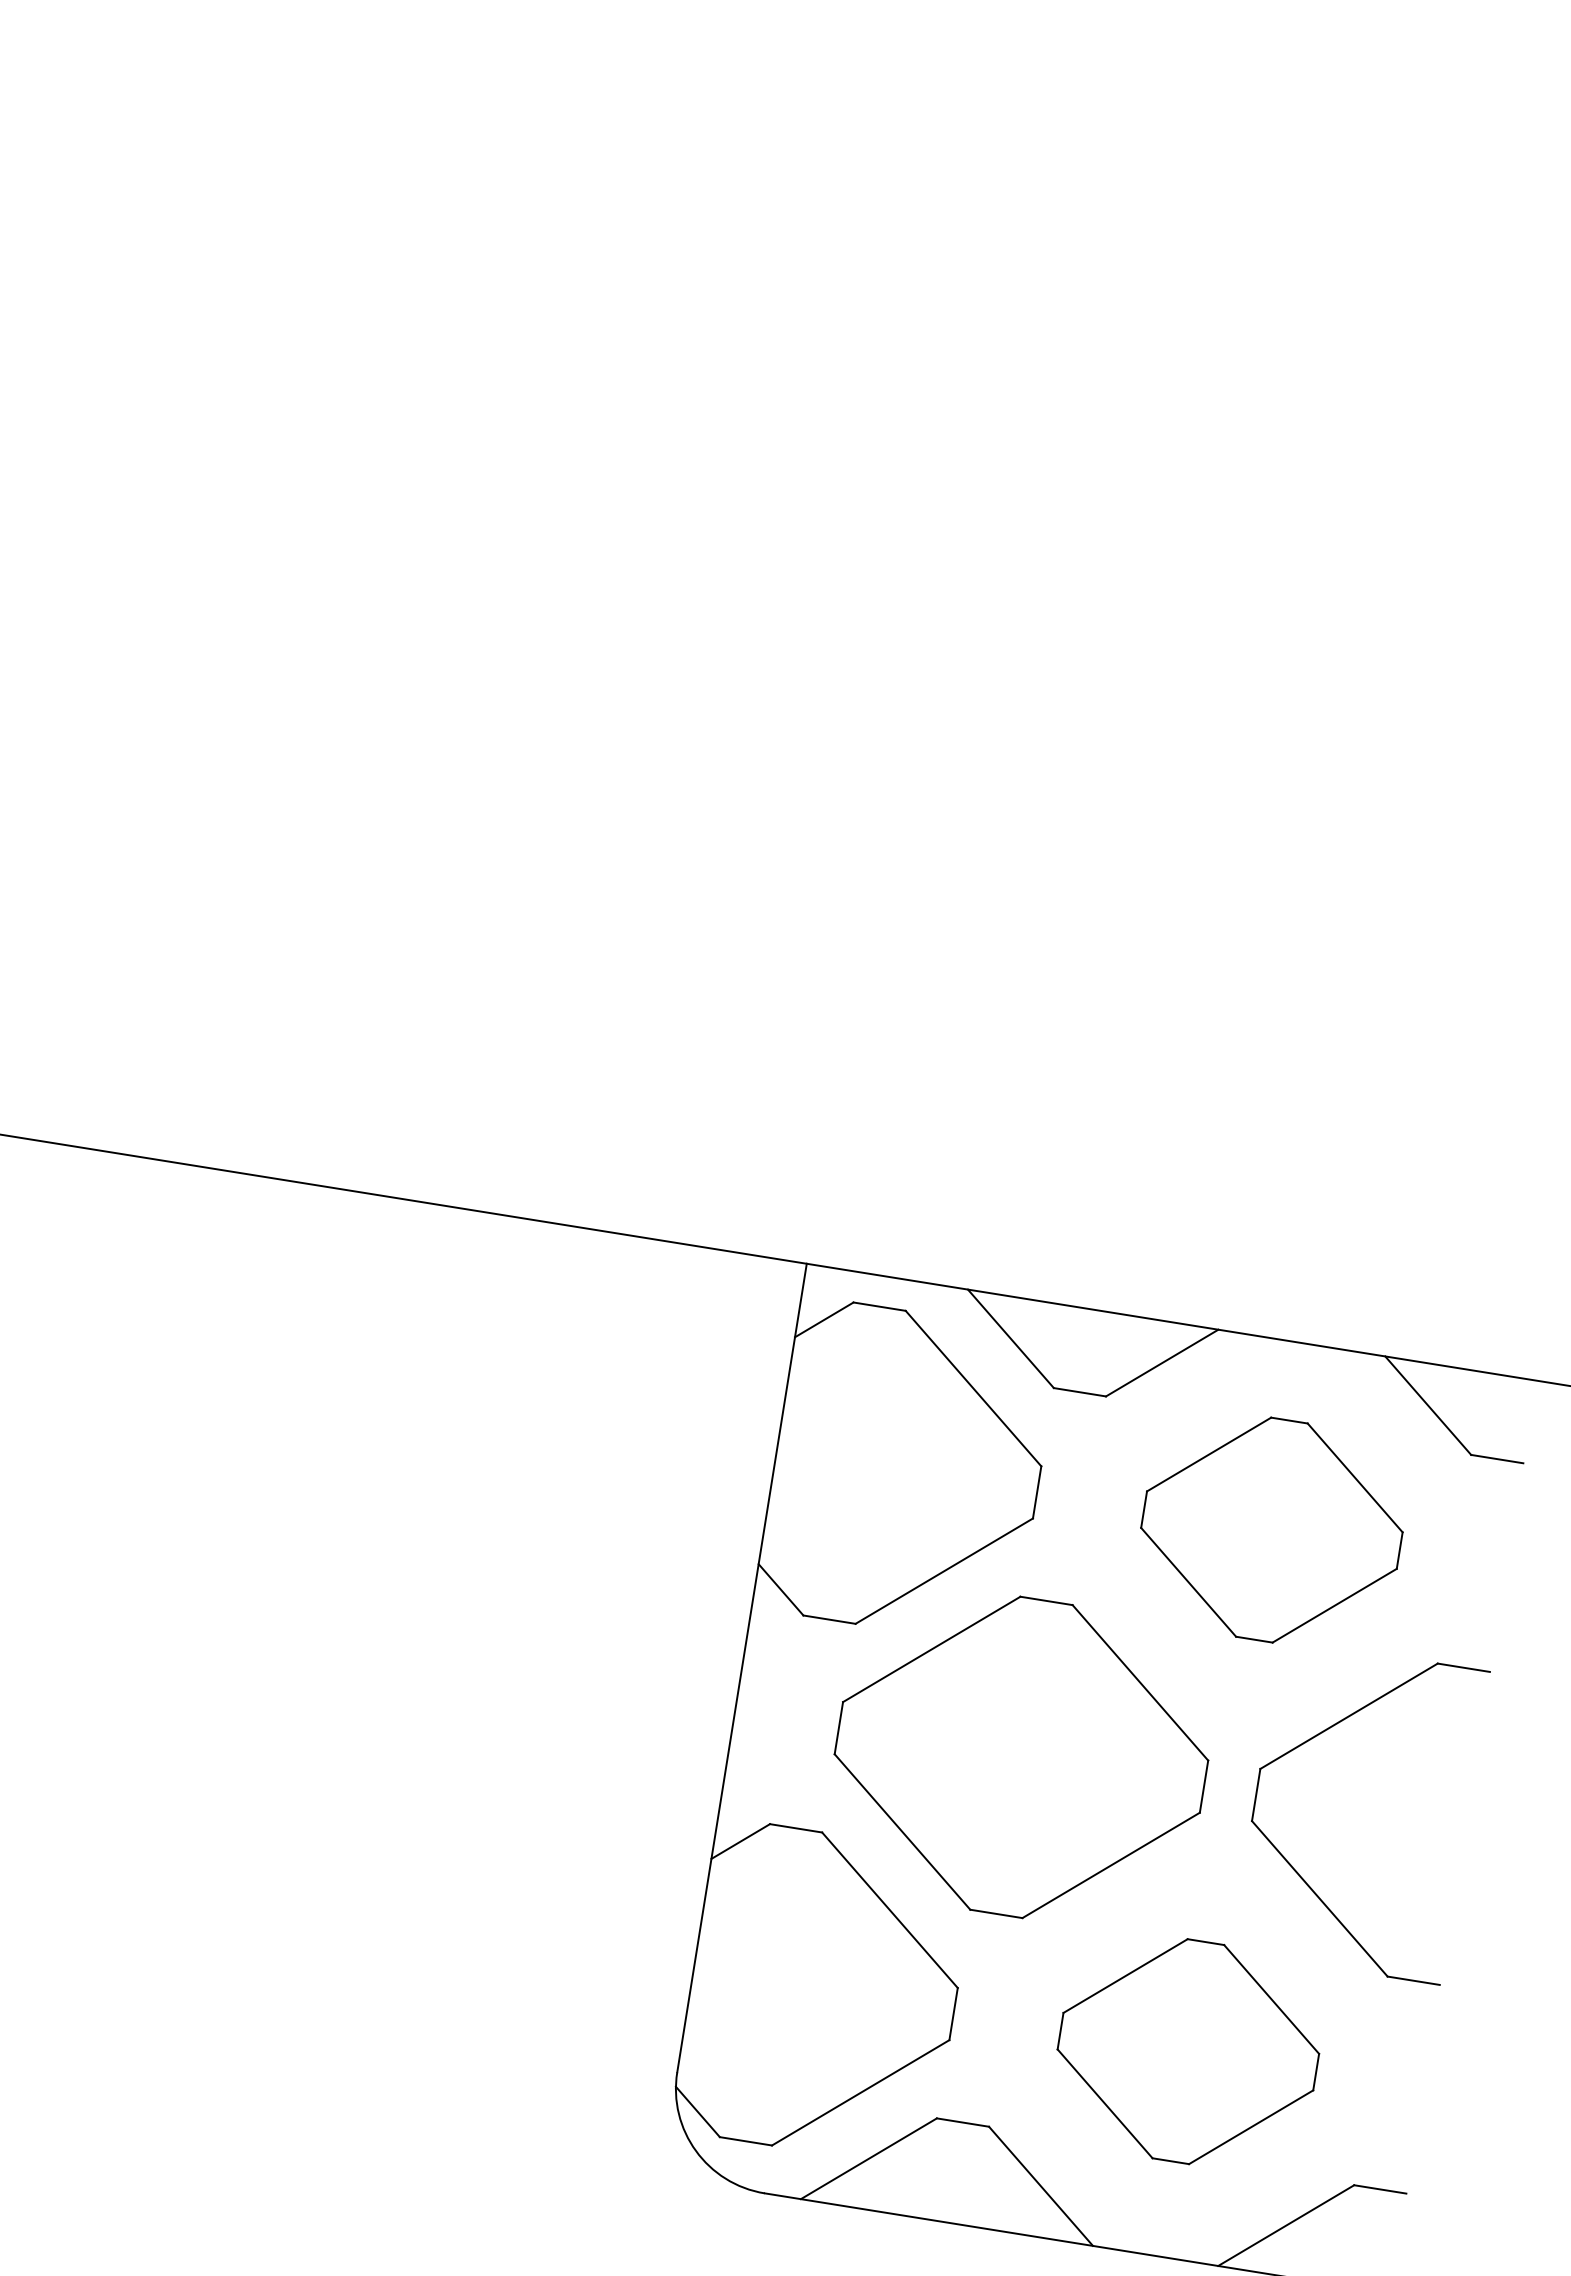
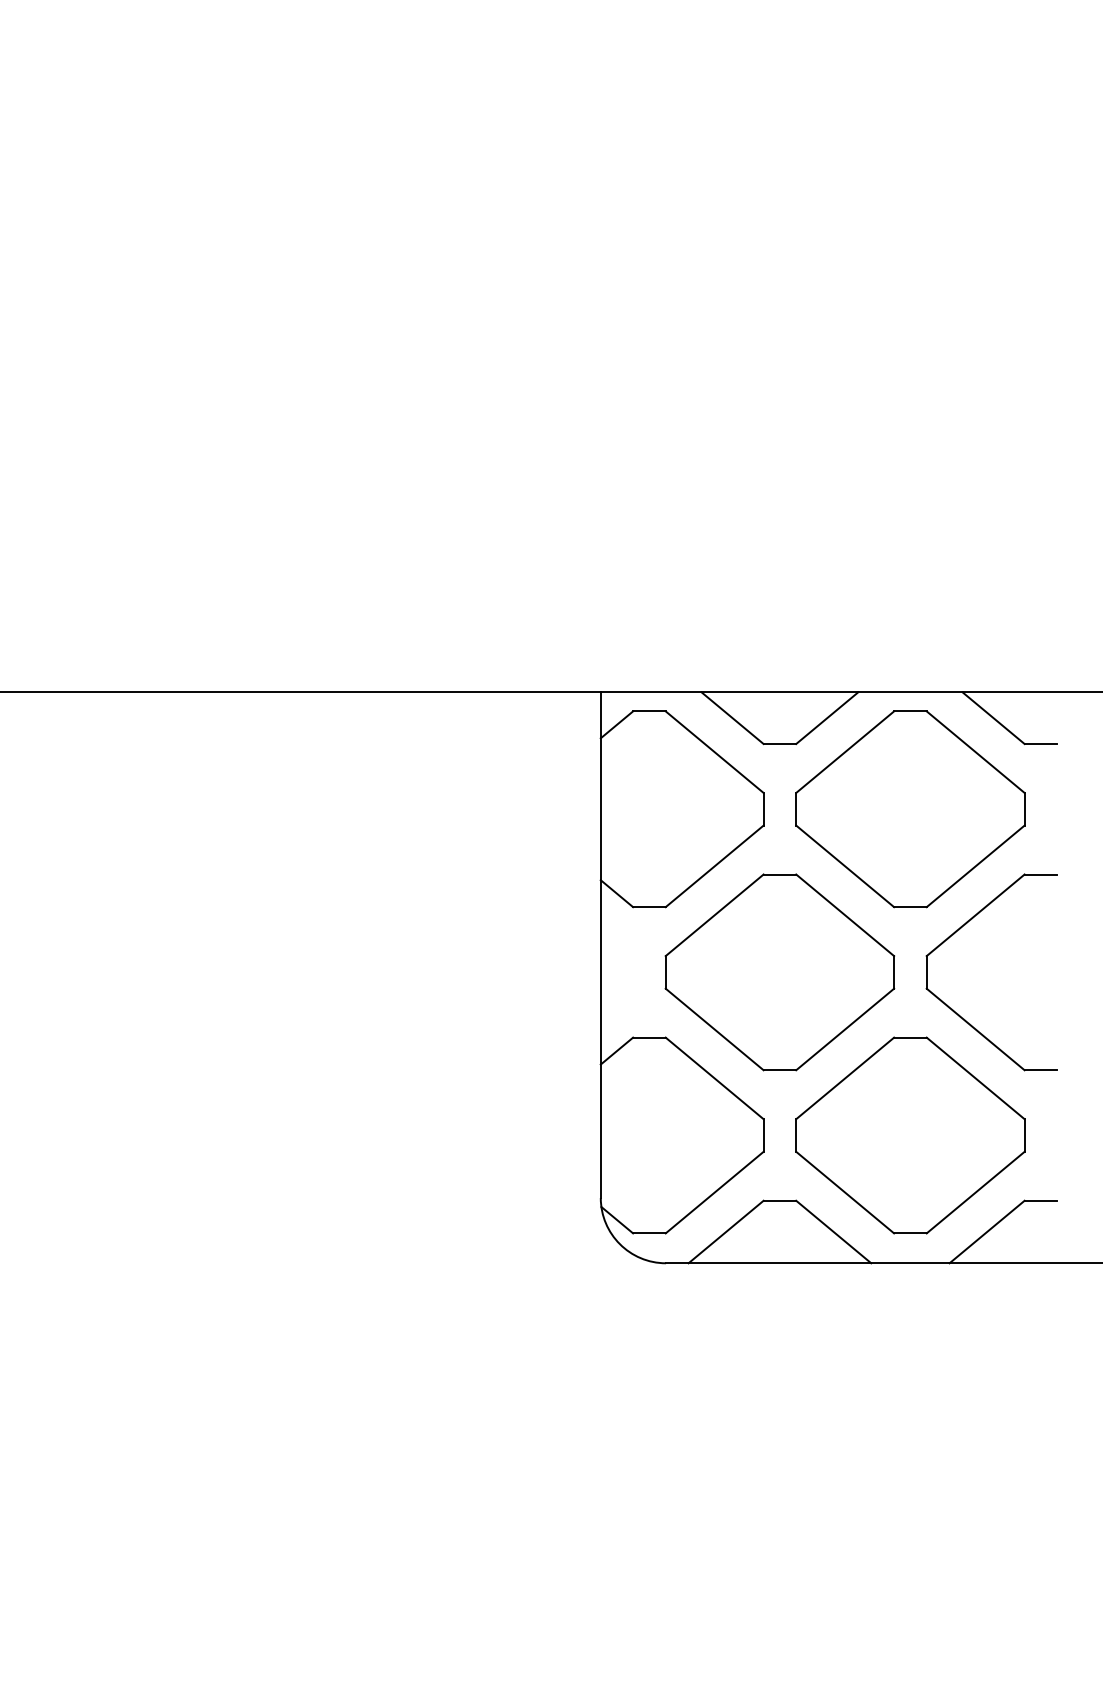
part: (1271, 1530) -> (910, 809), size x1.43
part: (1188, 2051) -> (910, 1135), size x1.43

